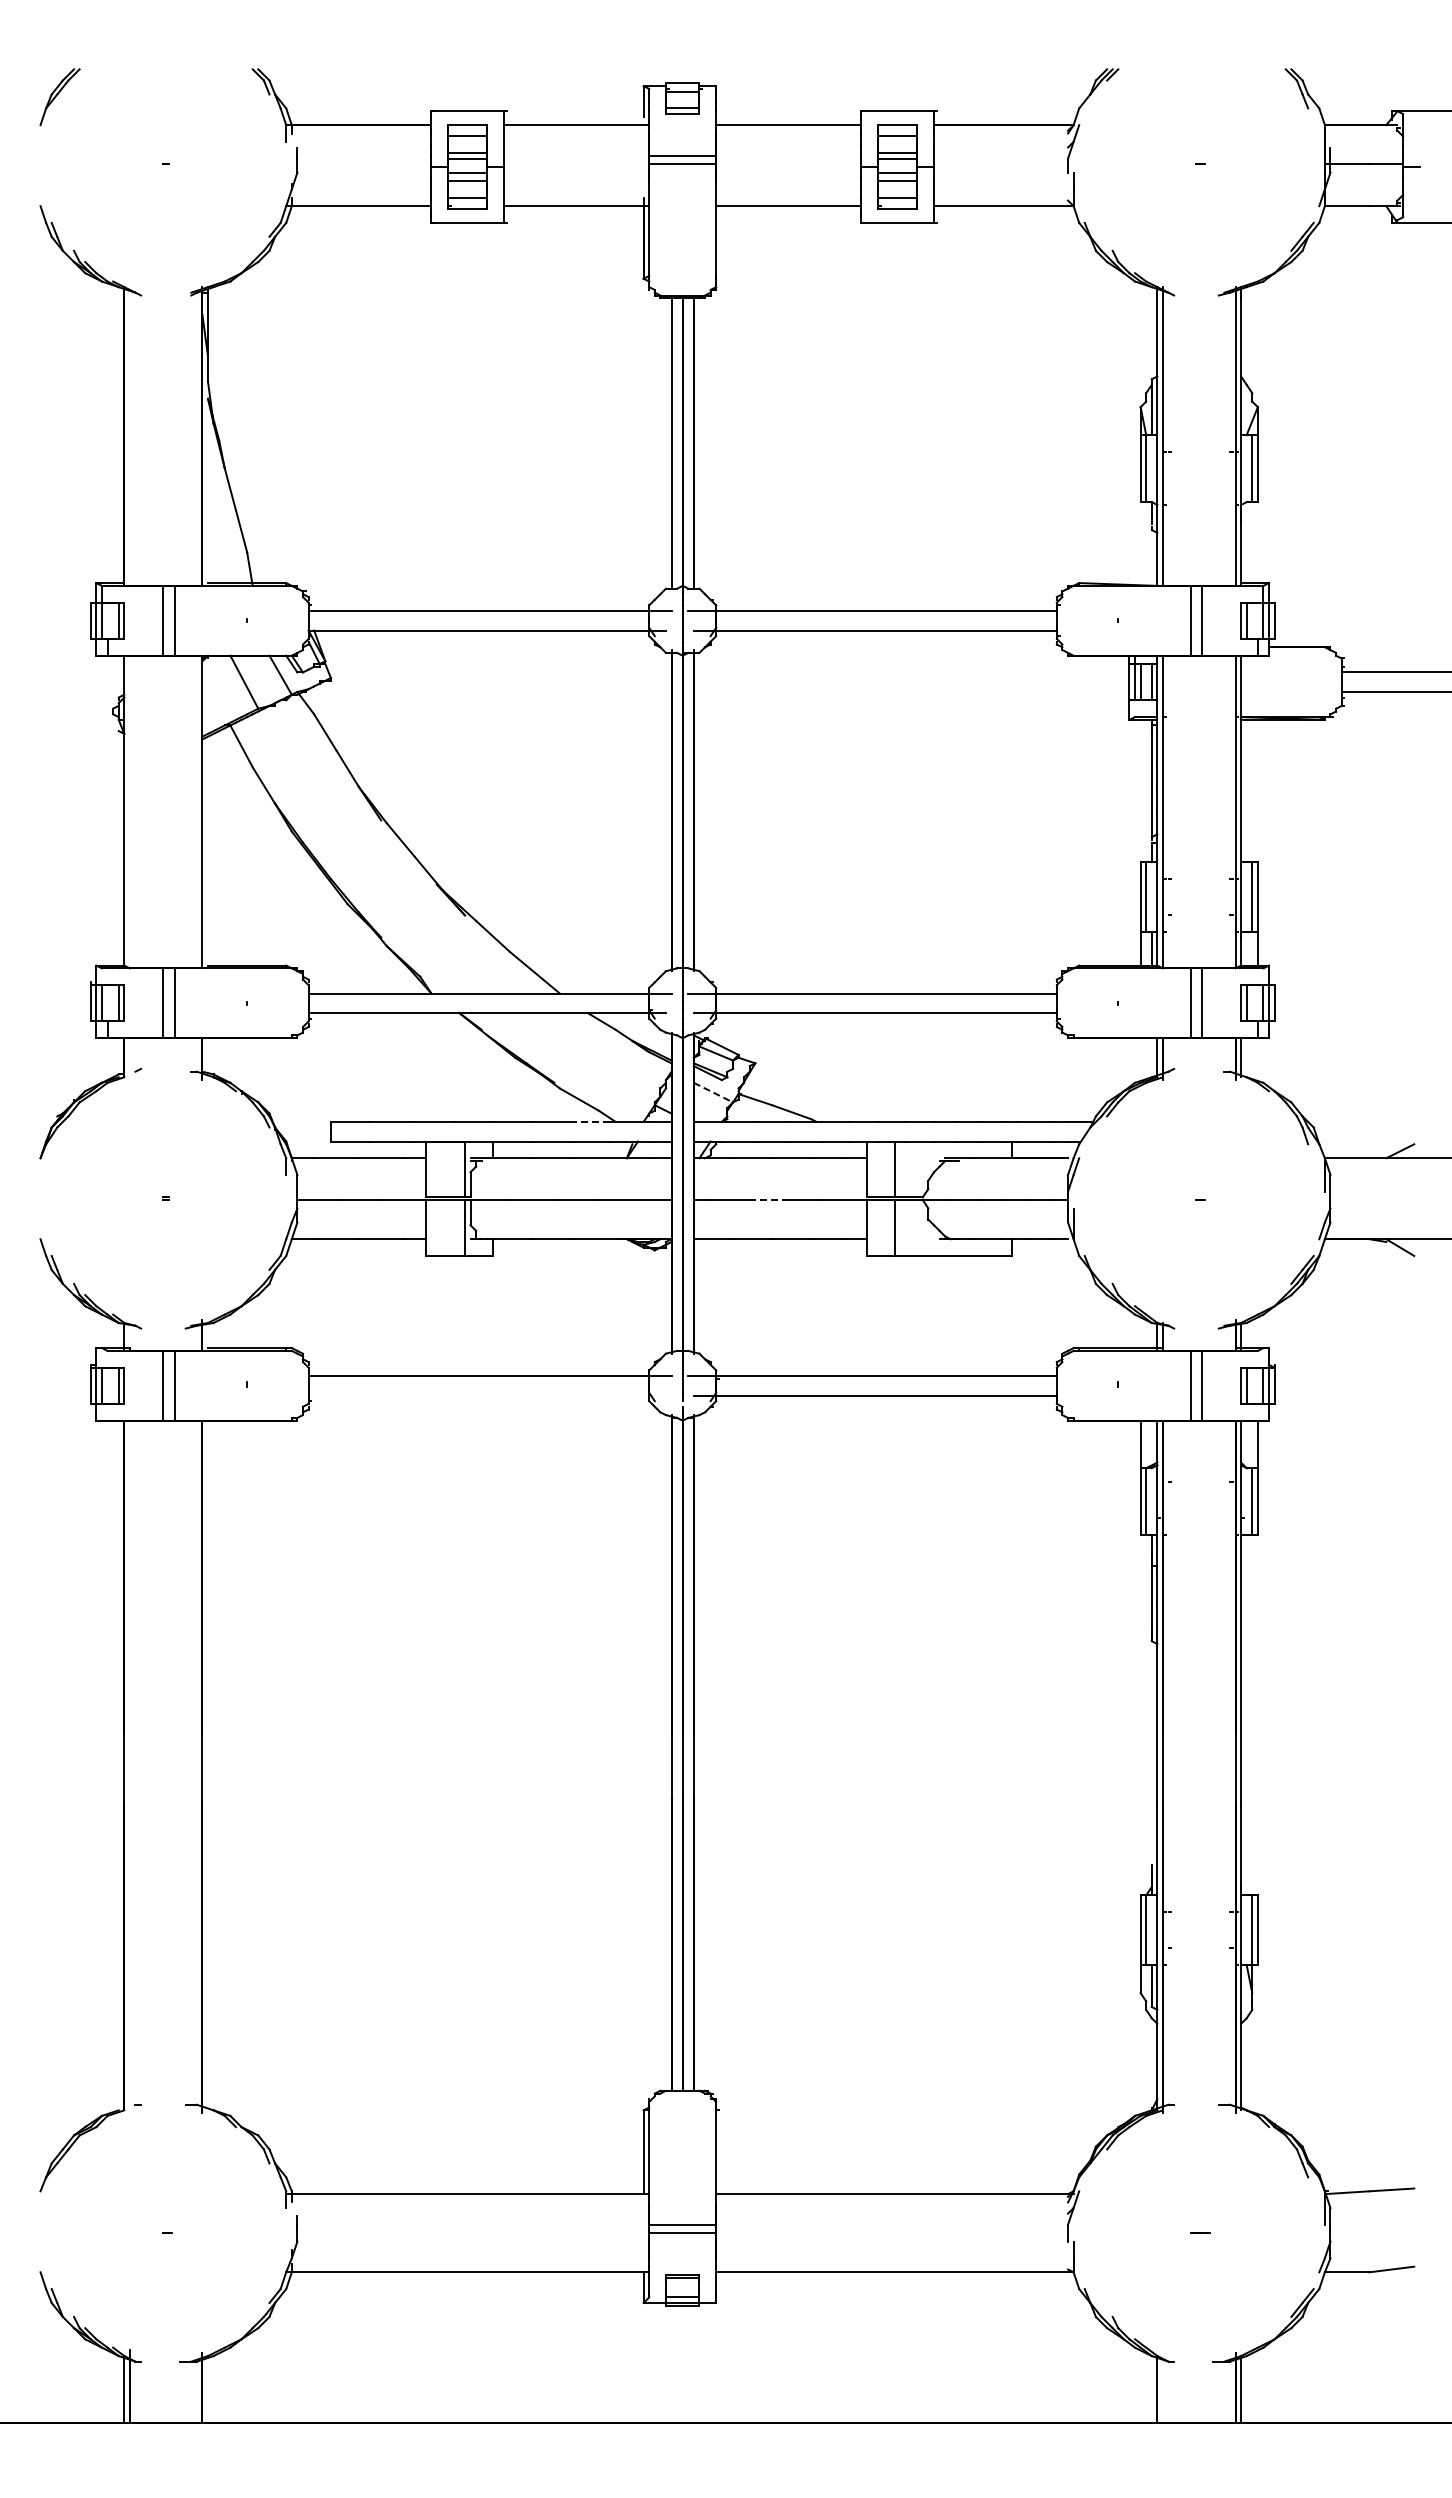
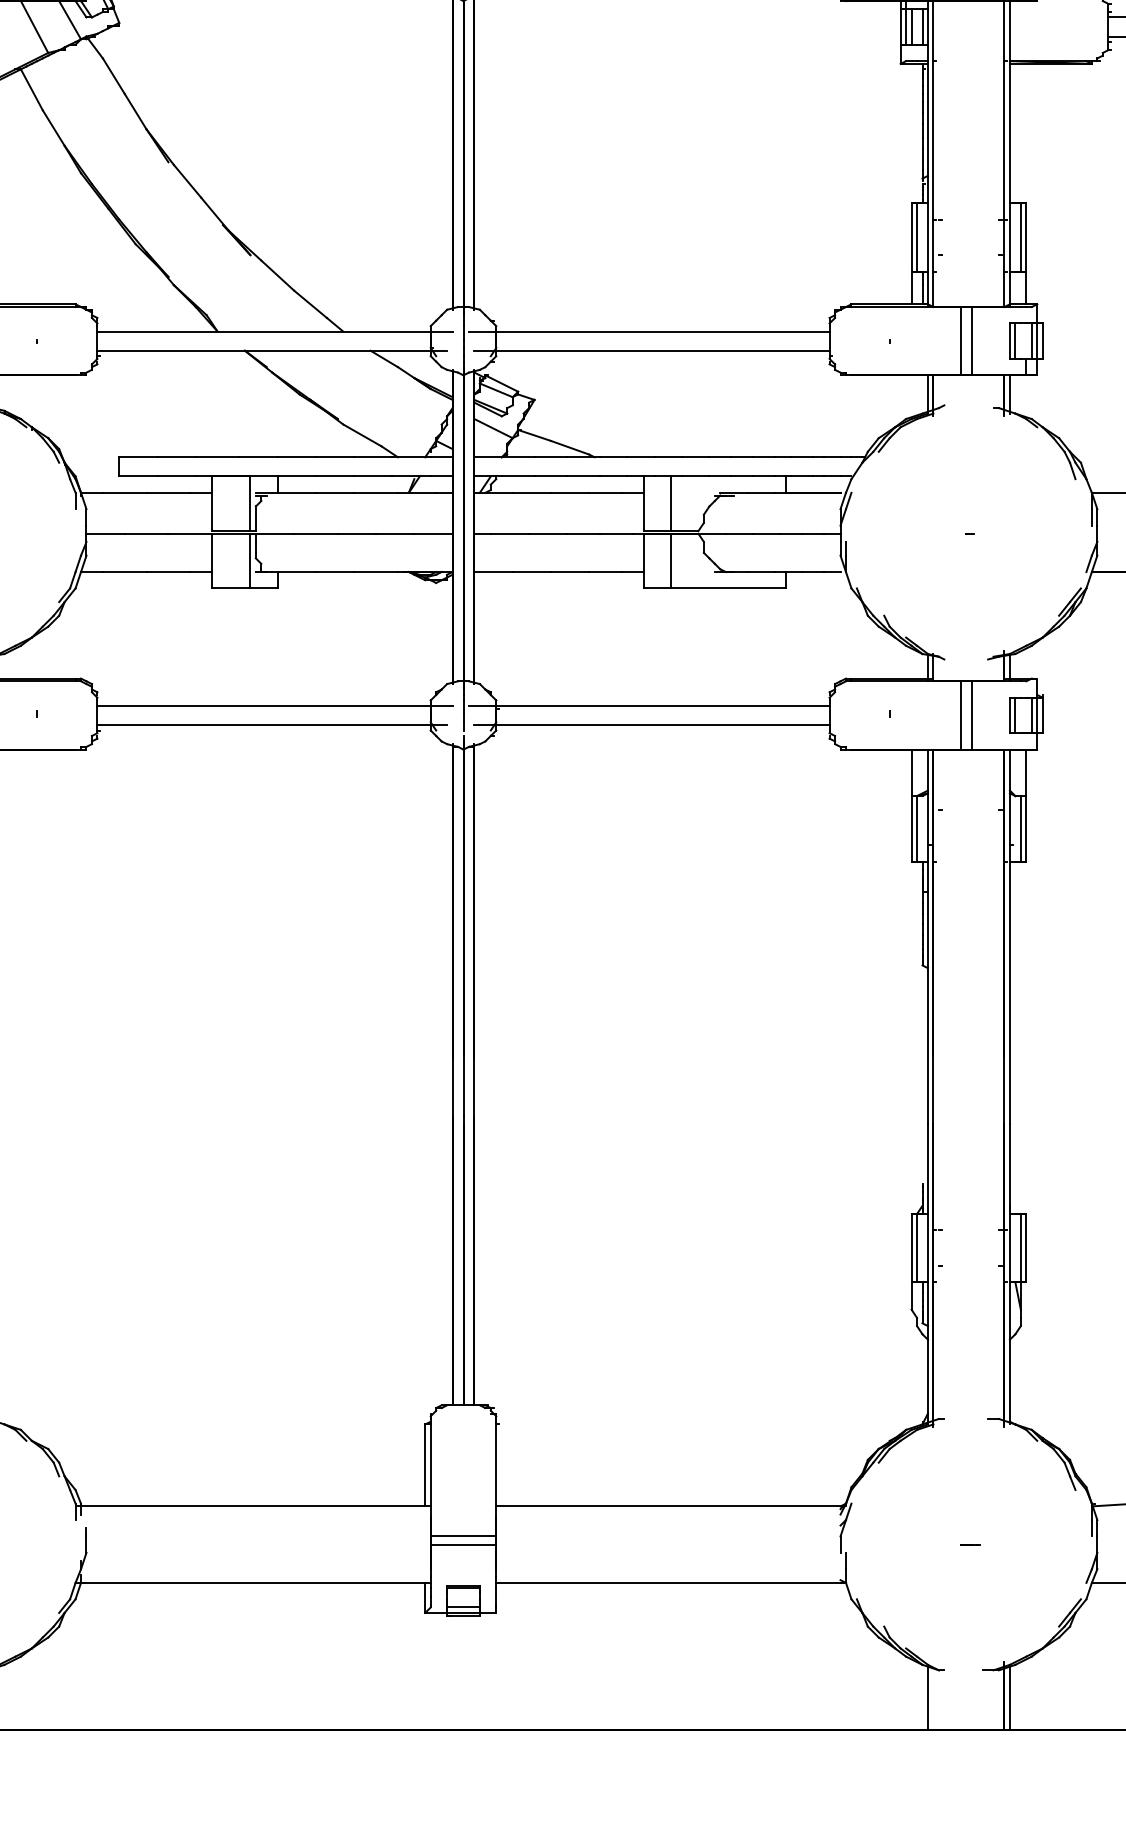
line: (713, 1092) -> (493, 428), dashed -> solid
line: (590, 1121) -> (373, 456), dashed -> solid
line: (769, 1200) -> (548, 534), dashed -> solid
line: (486, 1395) -> (271, 724), added

